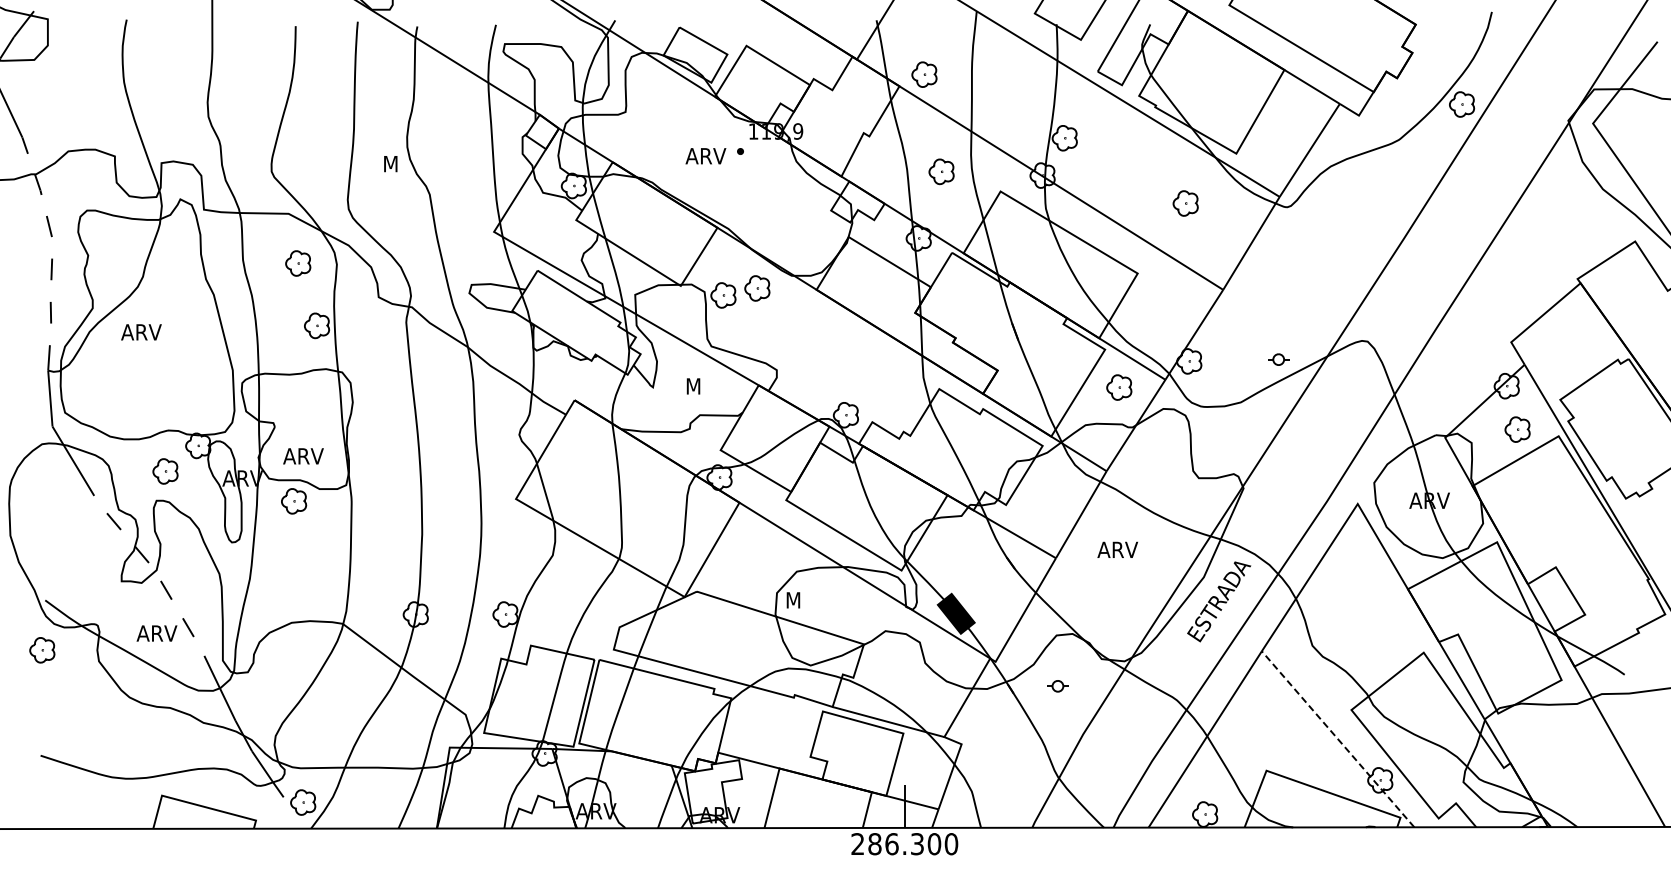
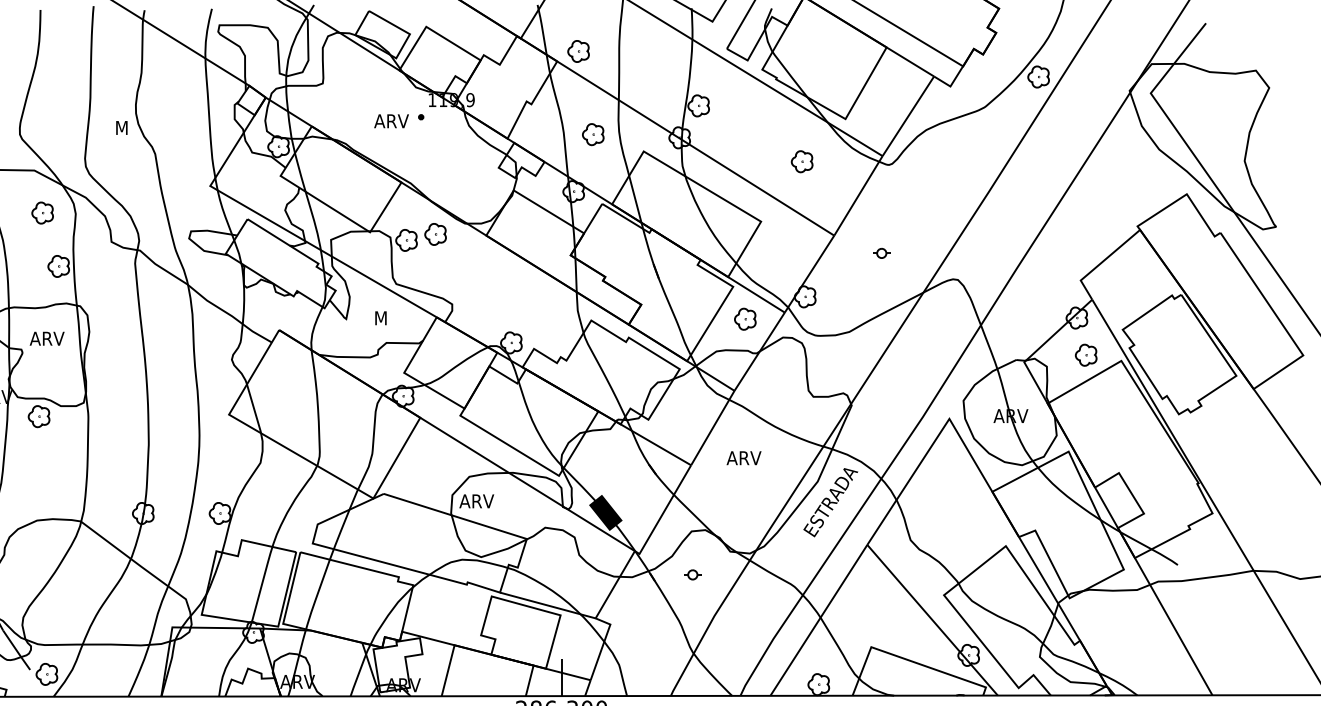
part: (1278, 359) -> (881, 253), moved
text: (303, 456) -> (47, 338), moved
text: (805, 600) -> (476, 501), M -> ARV
line: (1337, 738) -> (932, 619), dashed -> solid

